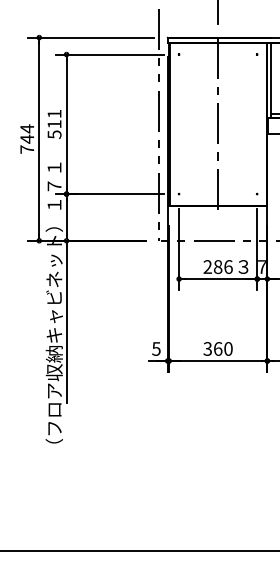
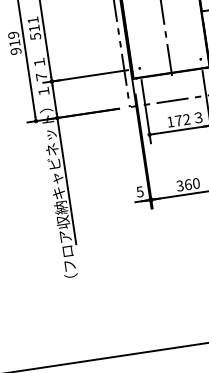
text: (27, 138) -> (14, 42), 744 -> 919
text: (217, 267) -> (178, 121), 286 -> 172

